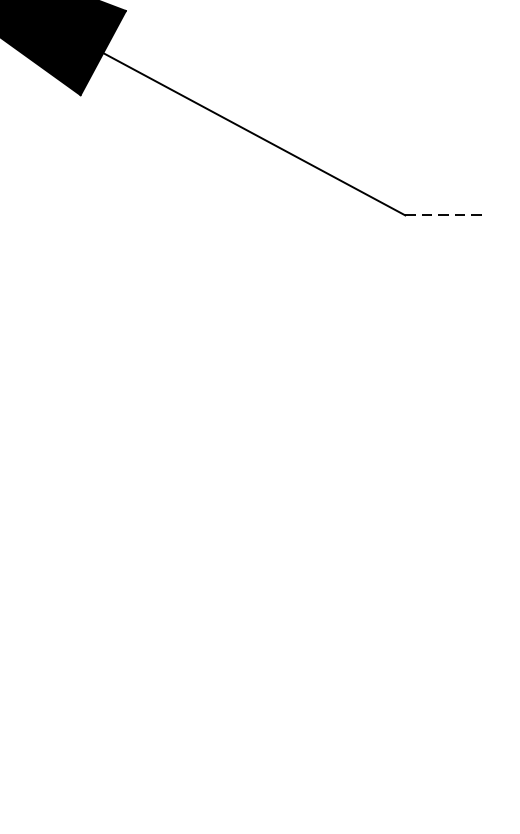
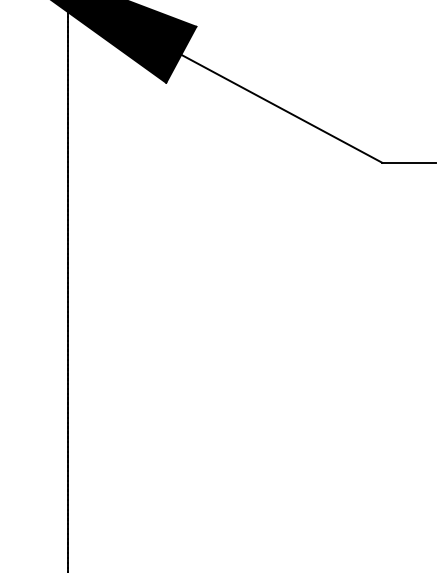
line: (446, 214) -> (409, 162), dashed -> solid

